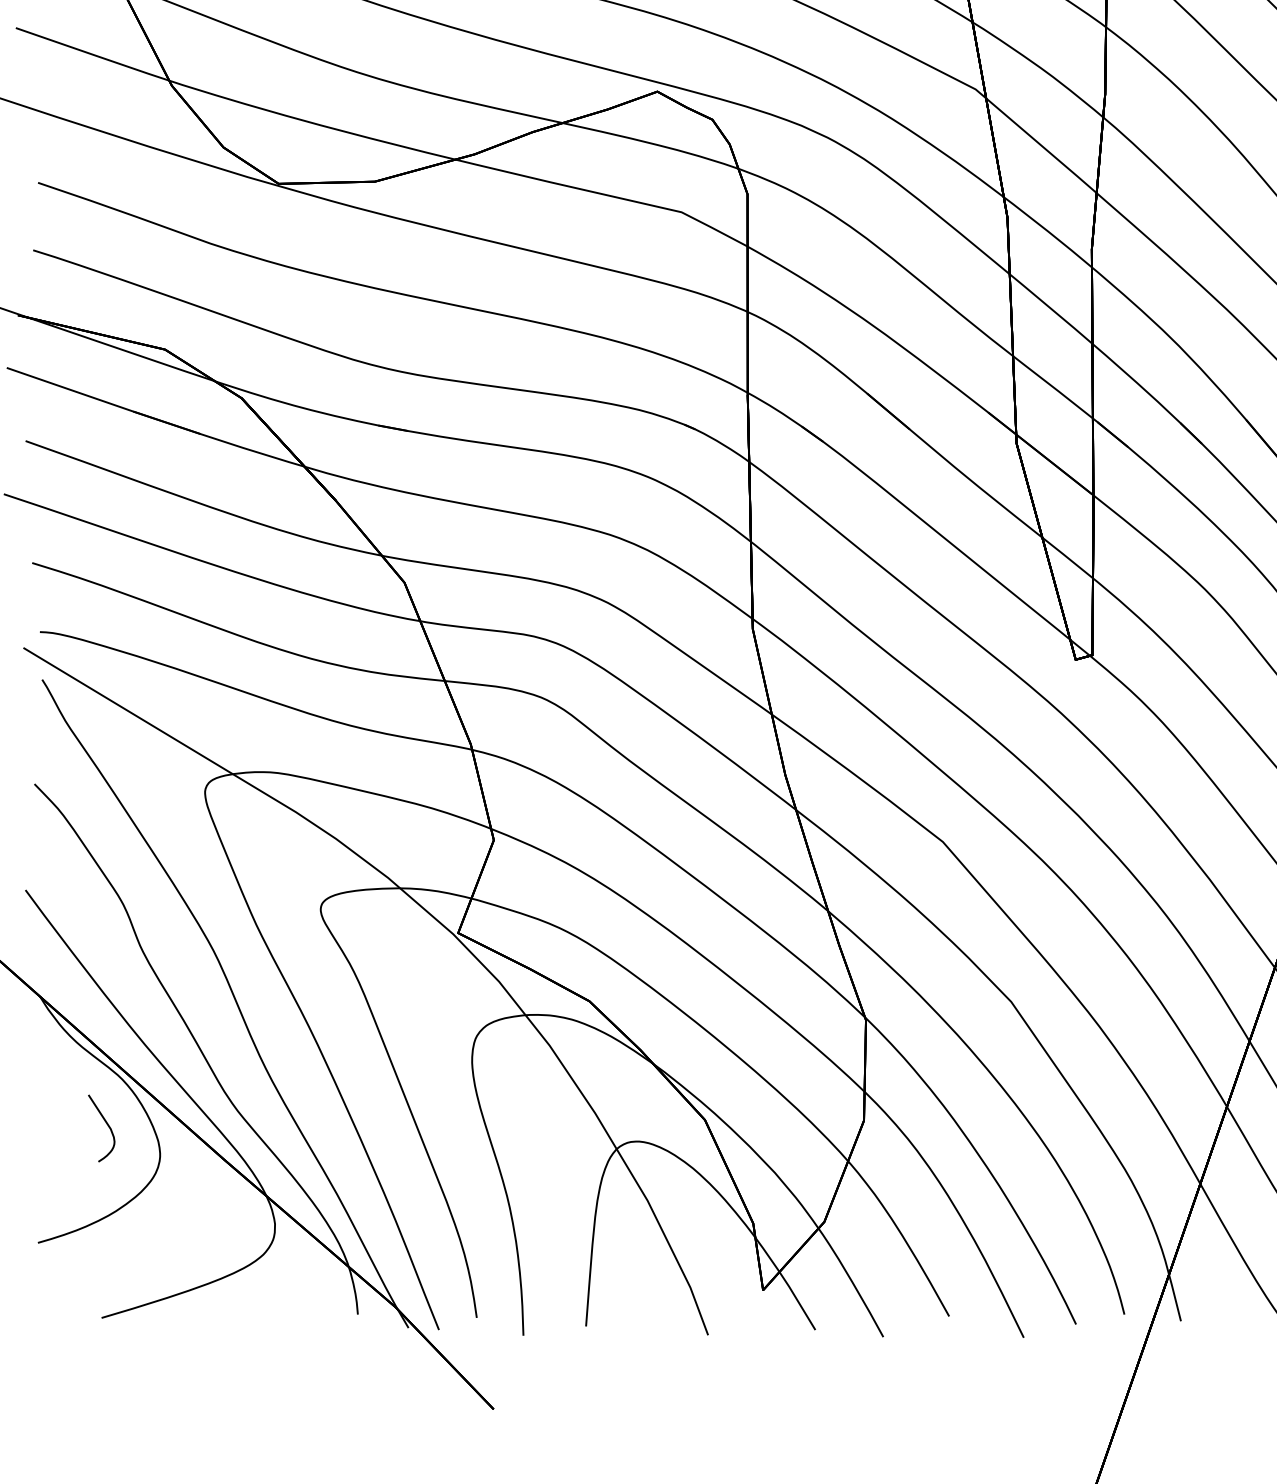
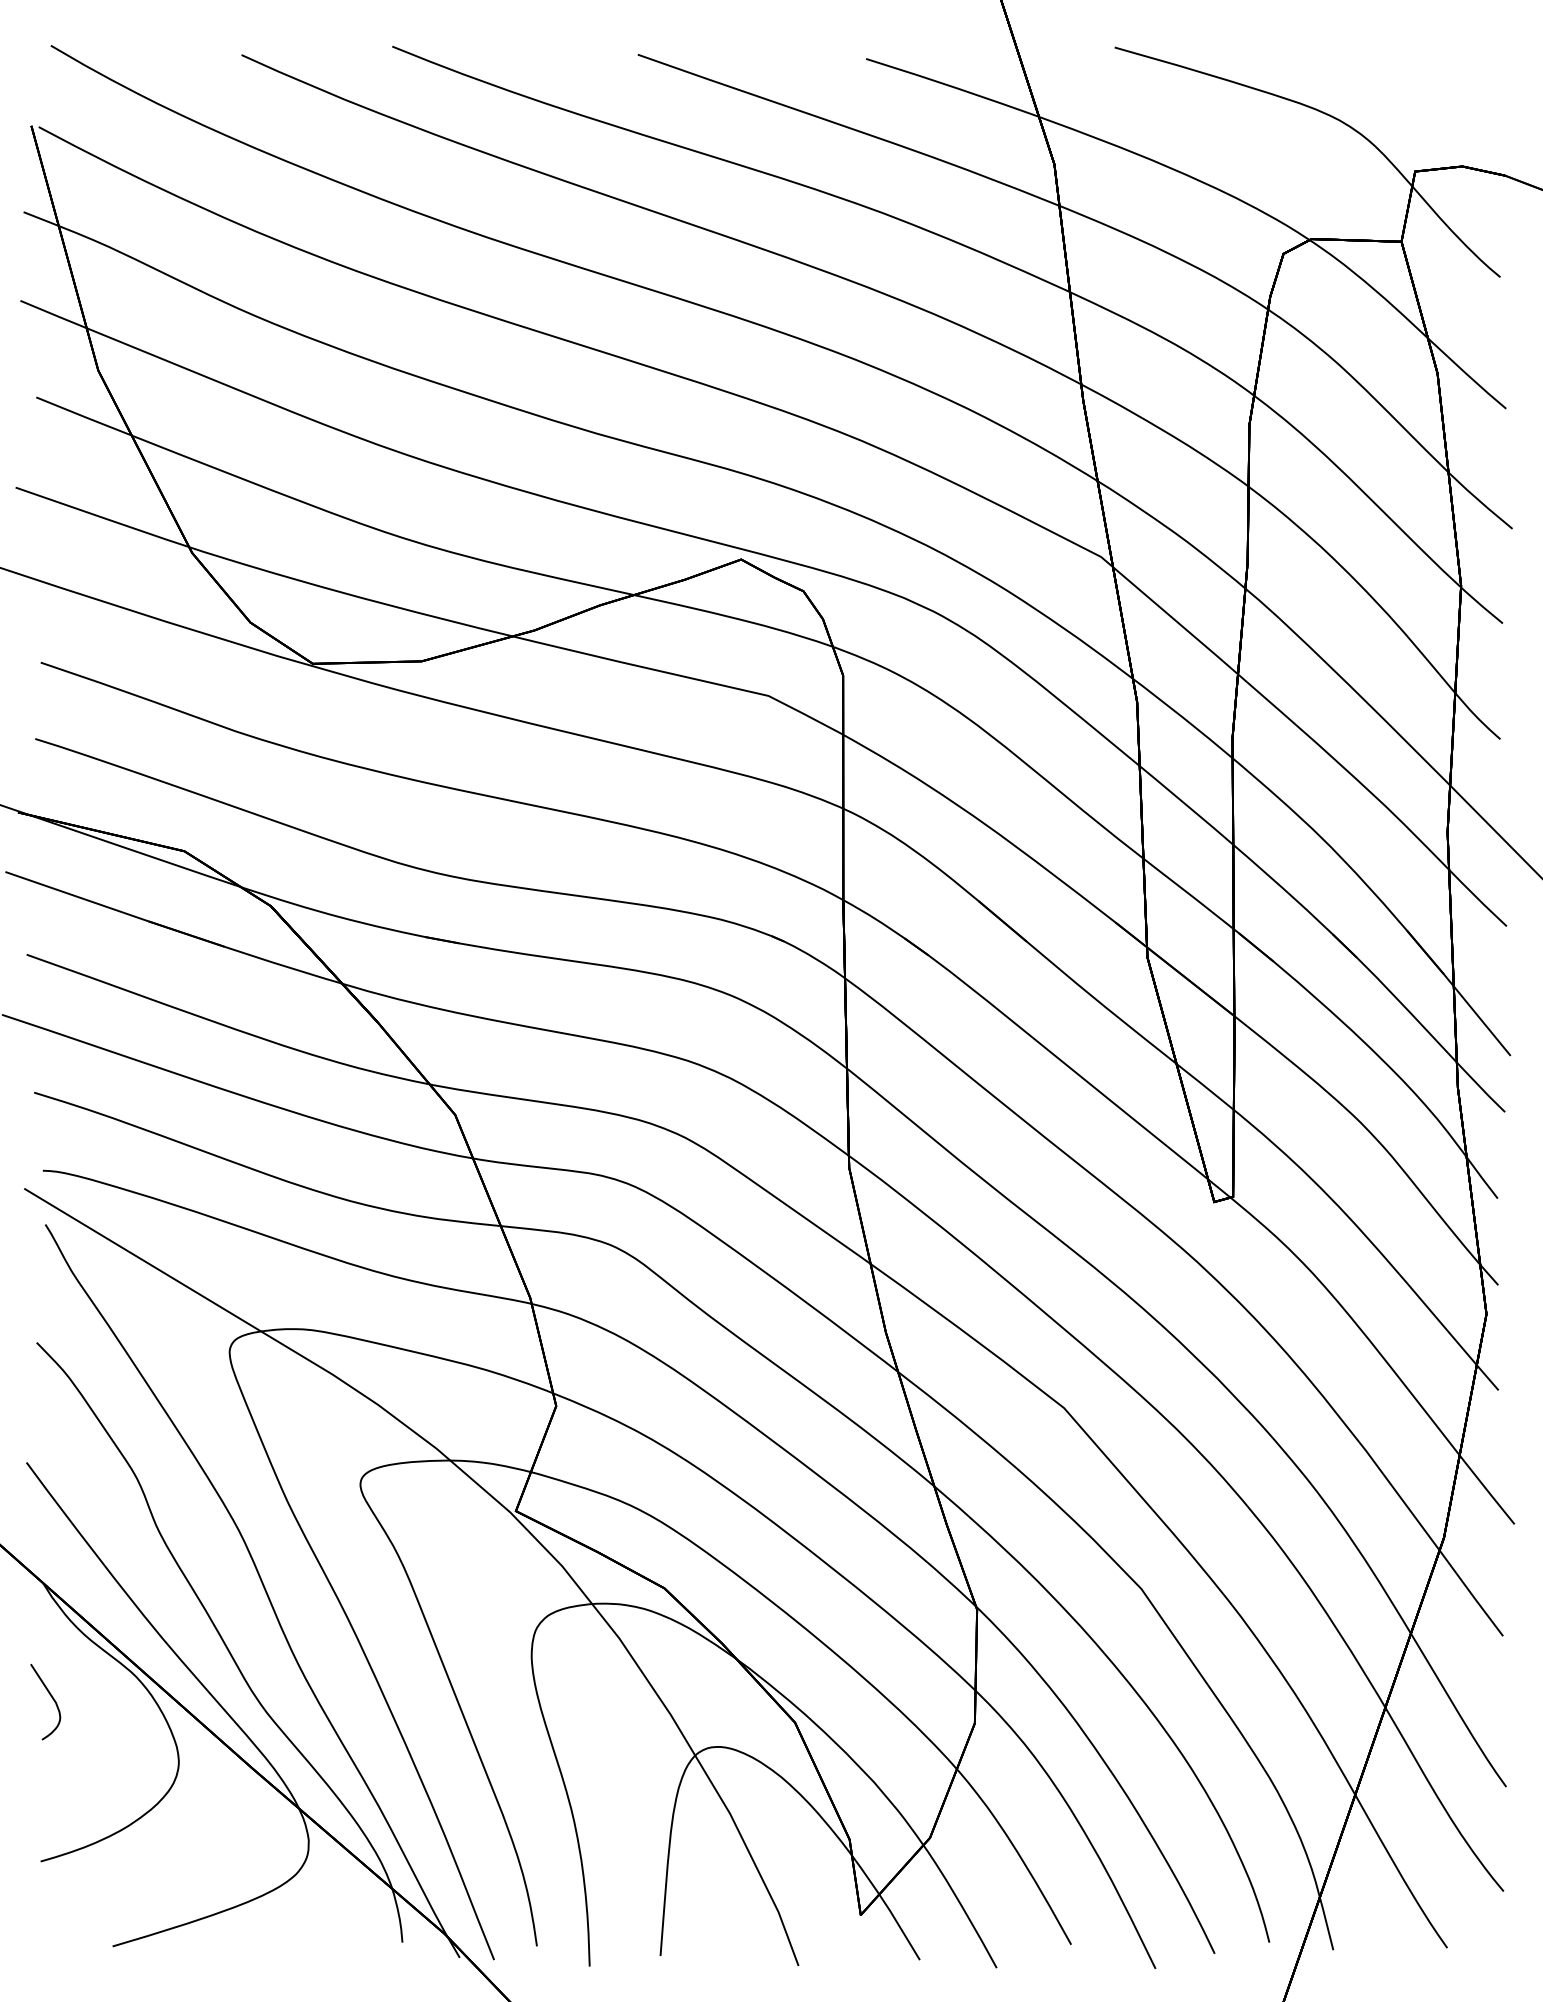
curve: (107, 1126) -> (52, 1699), moved

